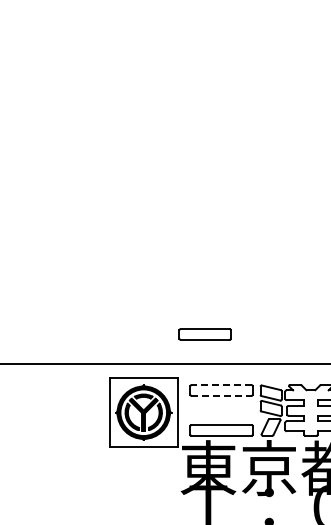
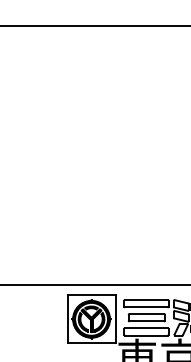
part: (204, 334) -> (146, 317), moved
line: (221, 385) -> (146, 300), dashed -> solid
line: (222, 395) -> (147, 307), dashed -> solid

